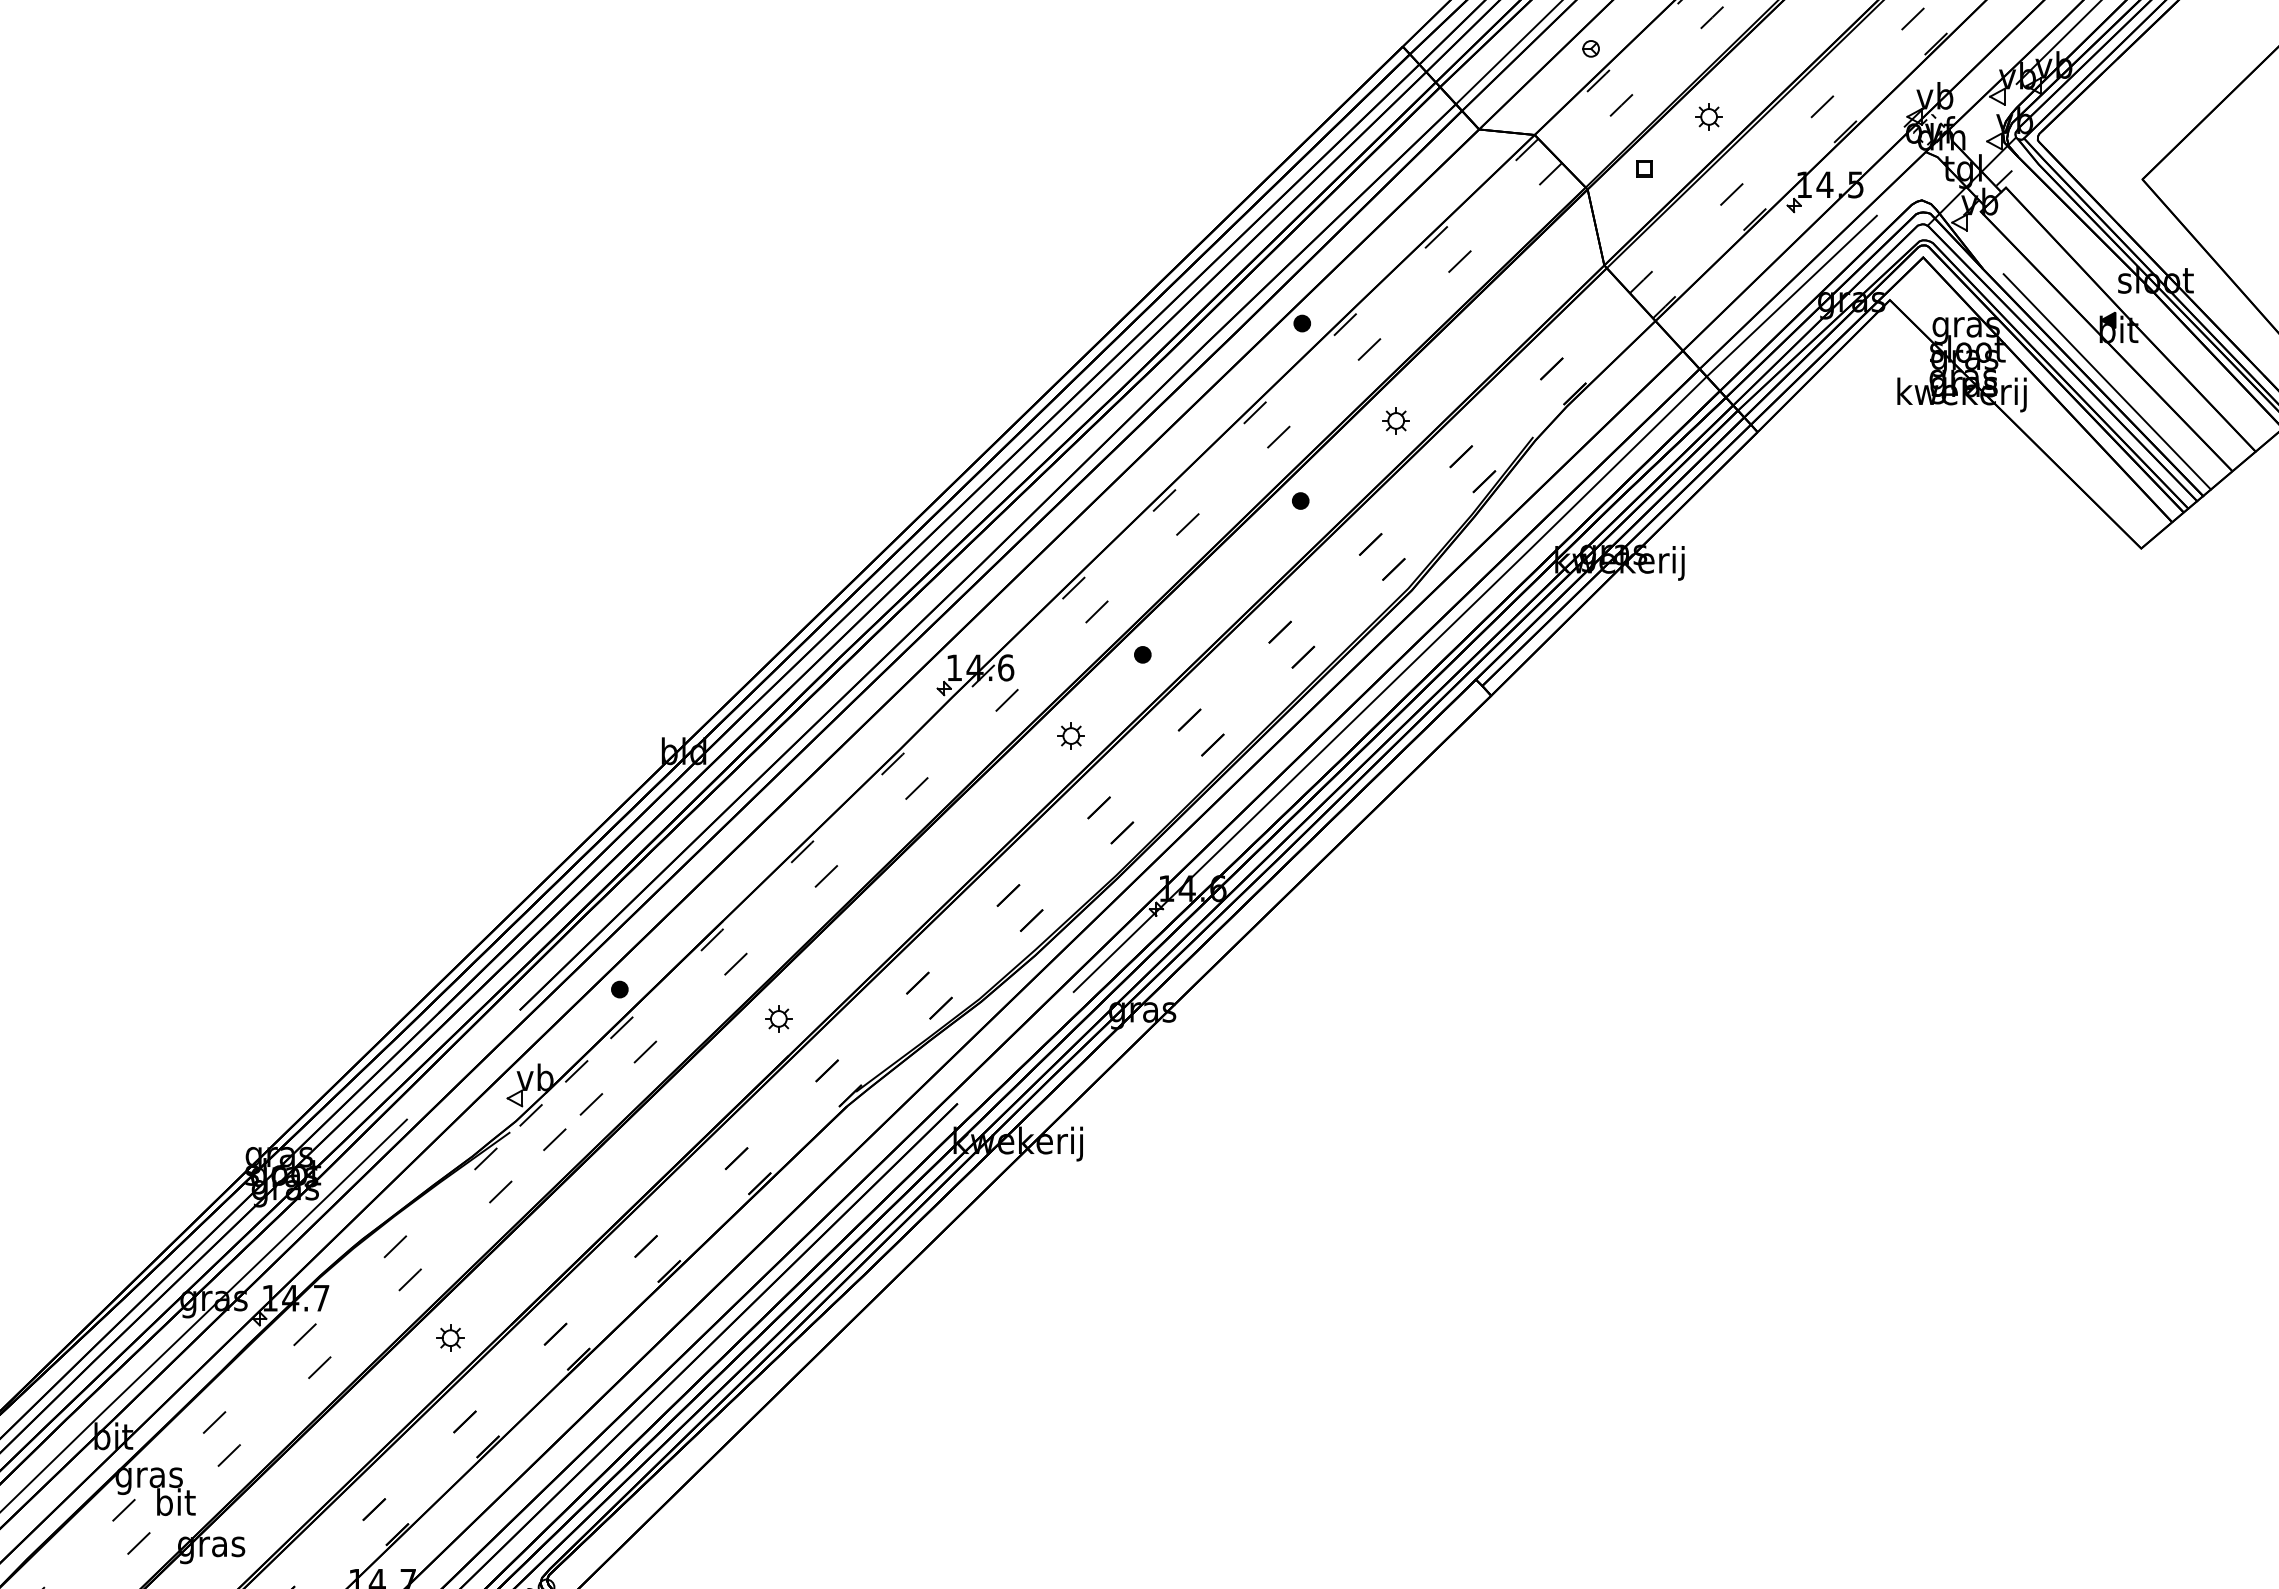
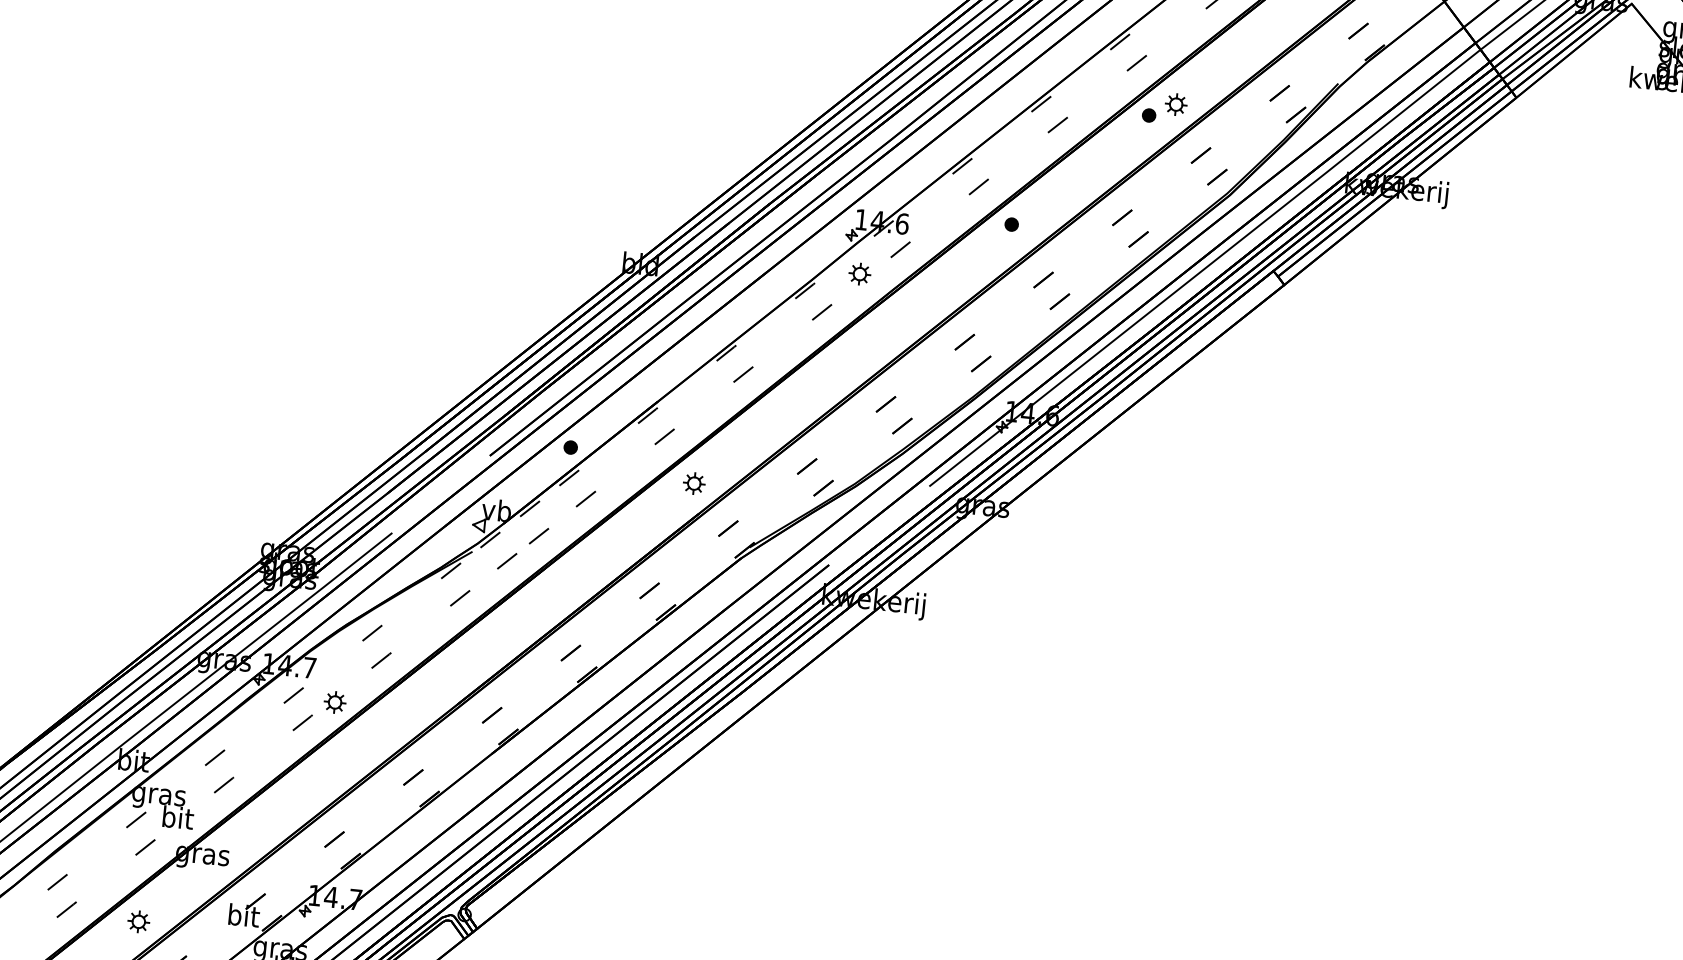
part: (1395, 420) -> (1175, 104), moved
part: (1070, 735) -> (859, 273), moved
part: (450, 1337) -> (335, 701), moved

